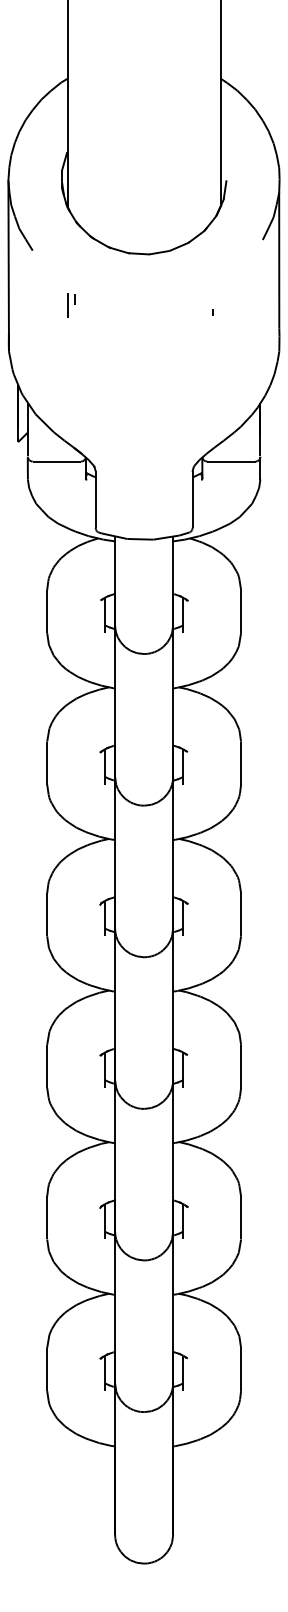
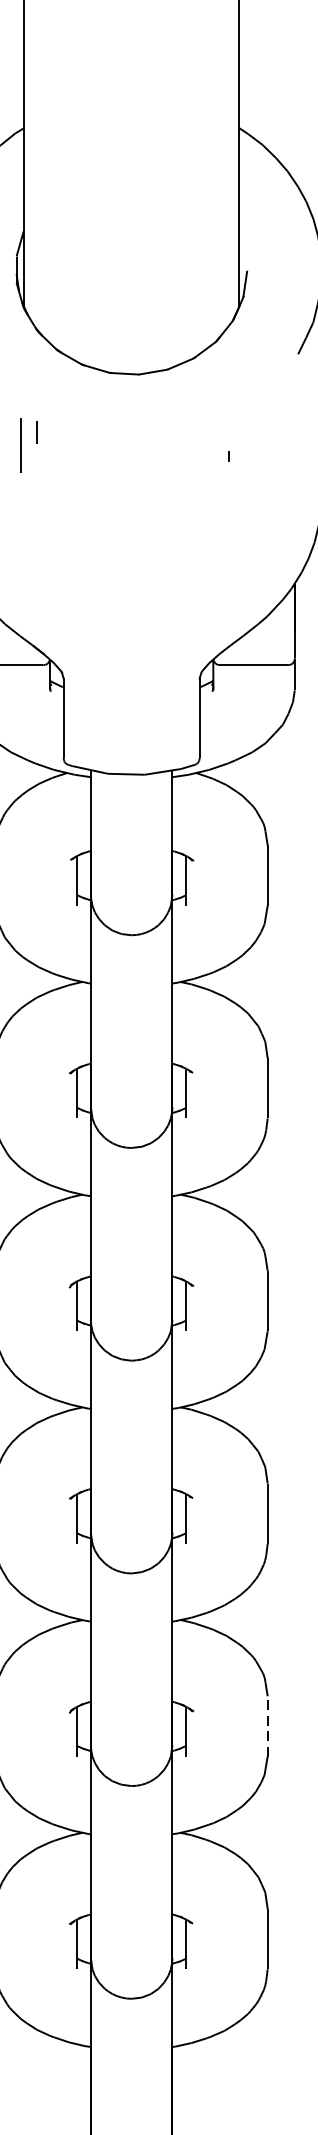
part: (71, 305) -> (29, 446), size x1.6
line: (241, 1217) -> (268, 1725), solid -> dashed

